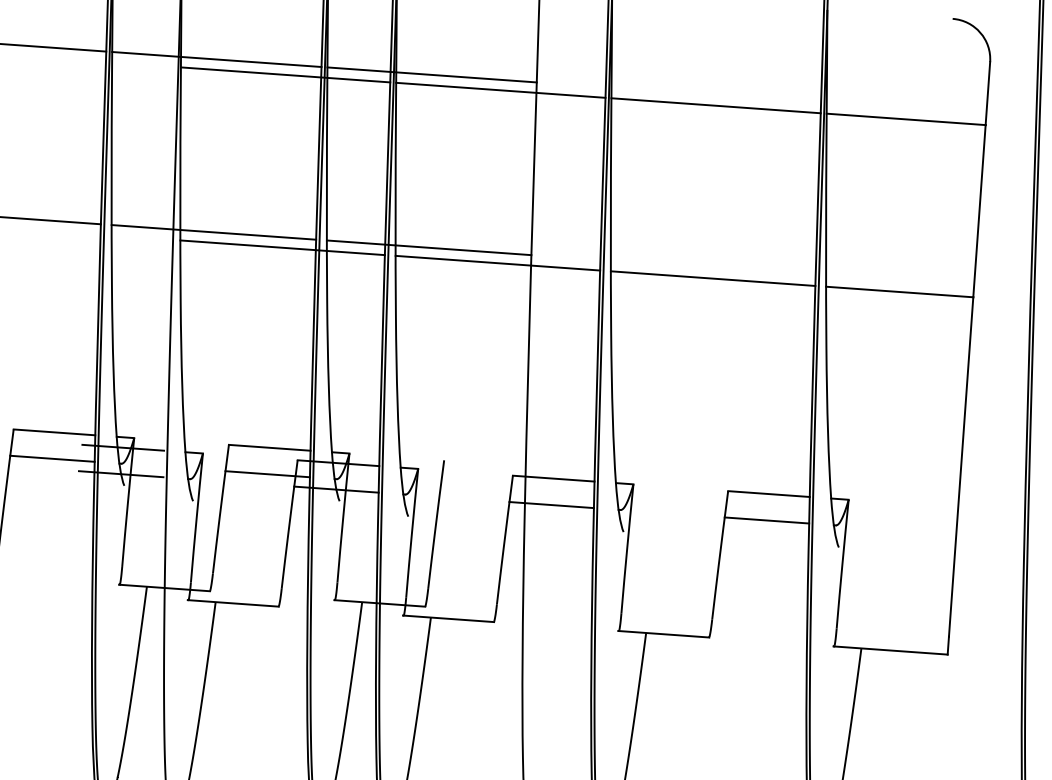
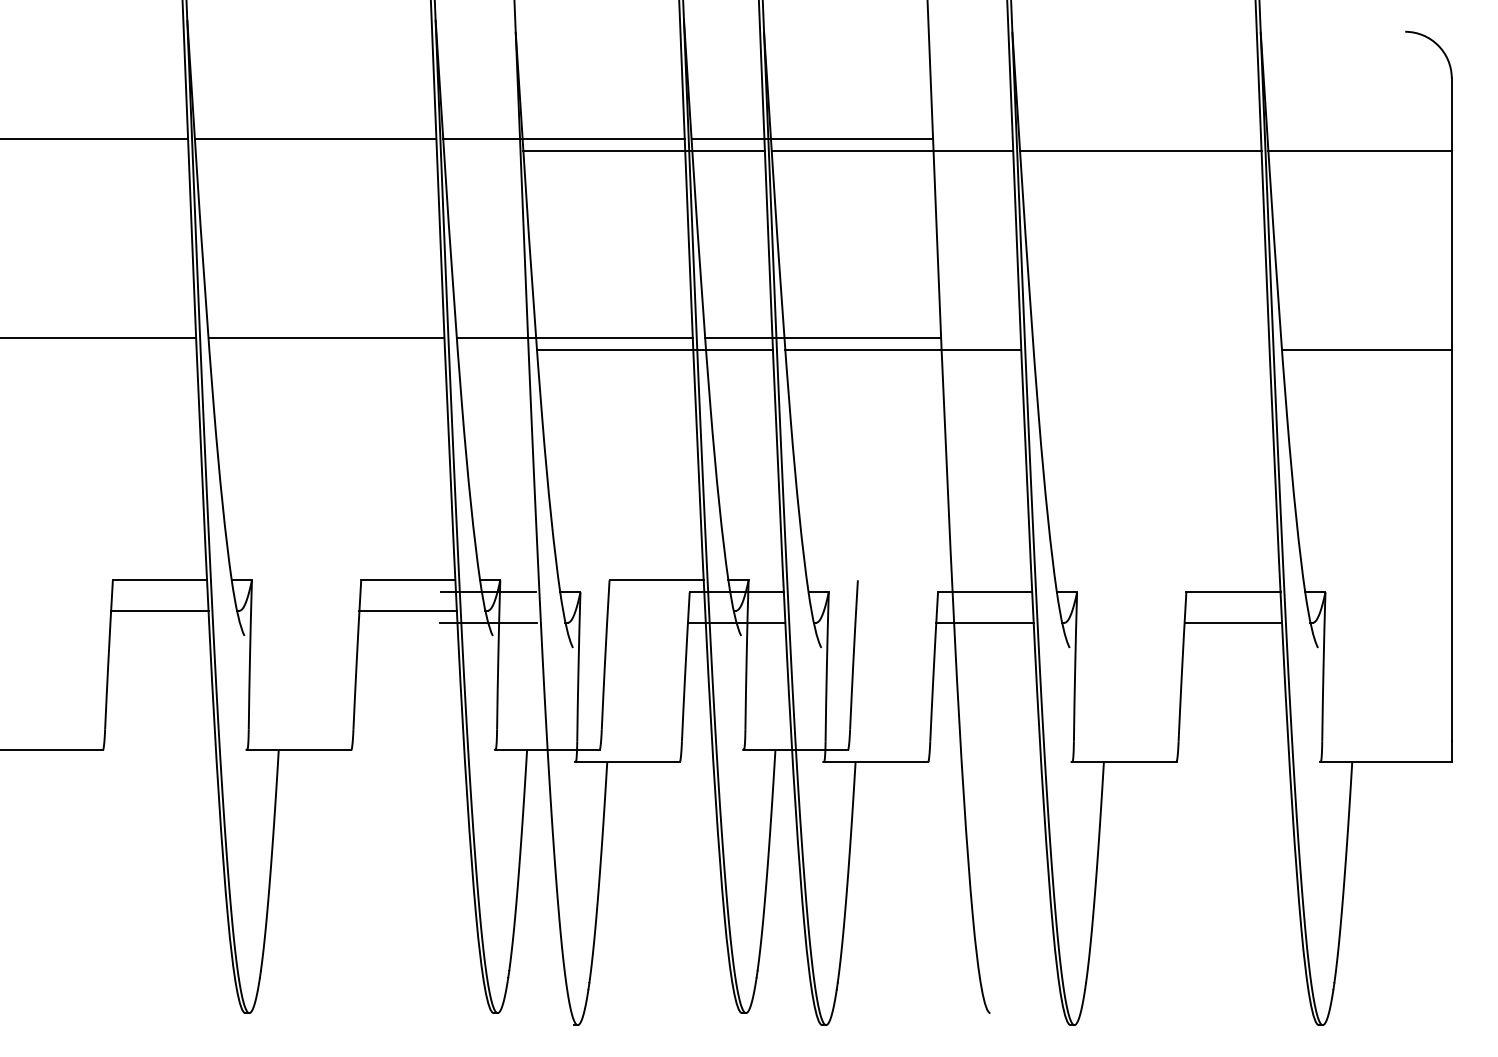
line: (713, 278) -> (1151, 349), removed
line: (267, 473) -> (656, 610), removed

